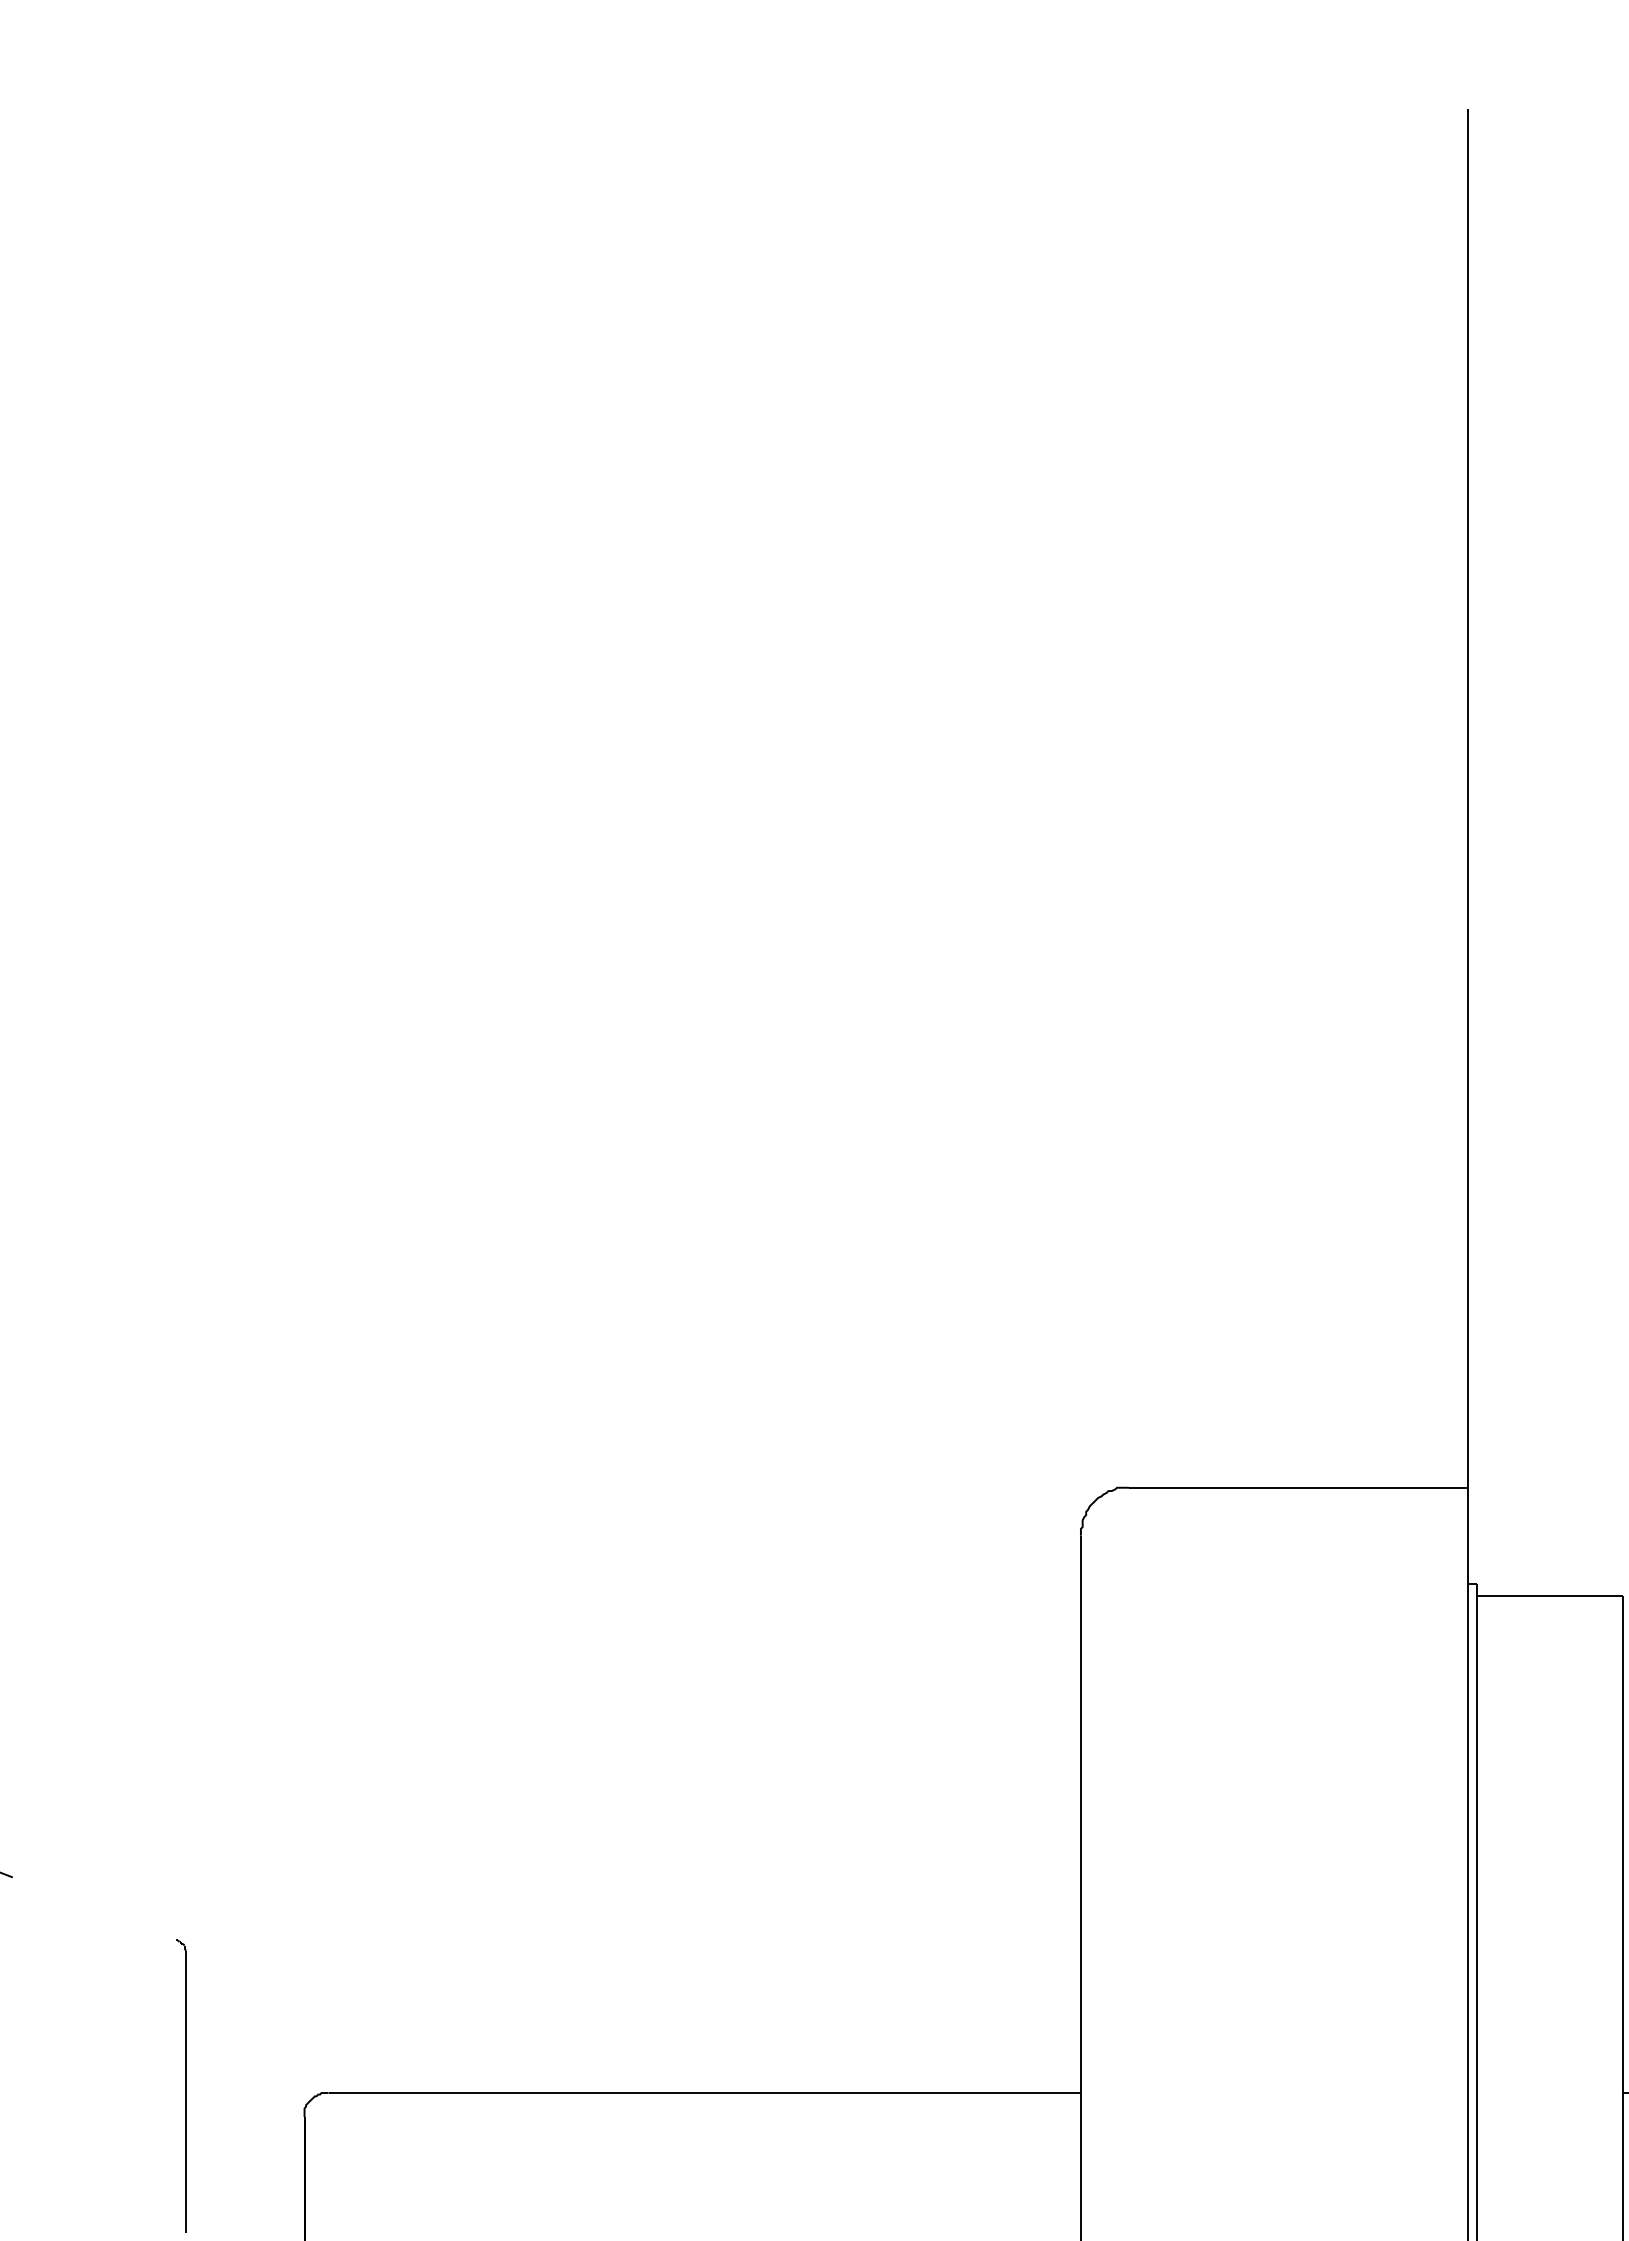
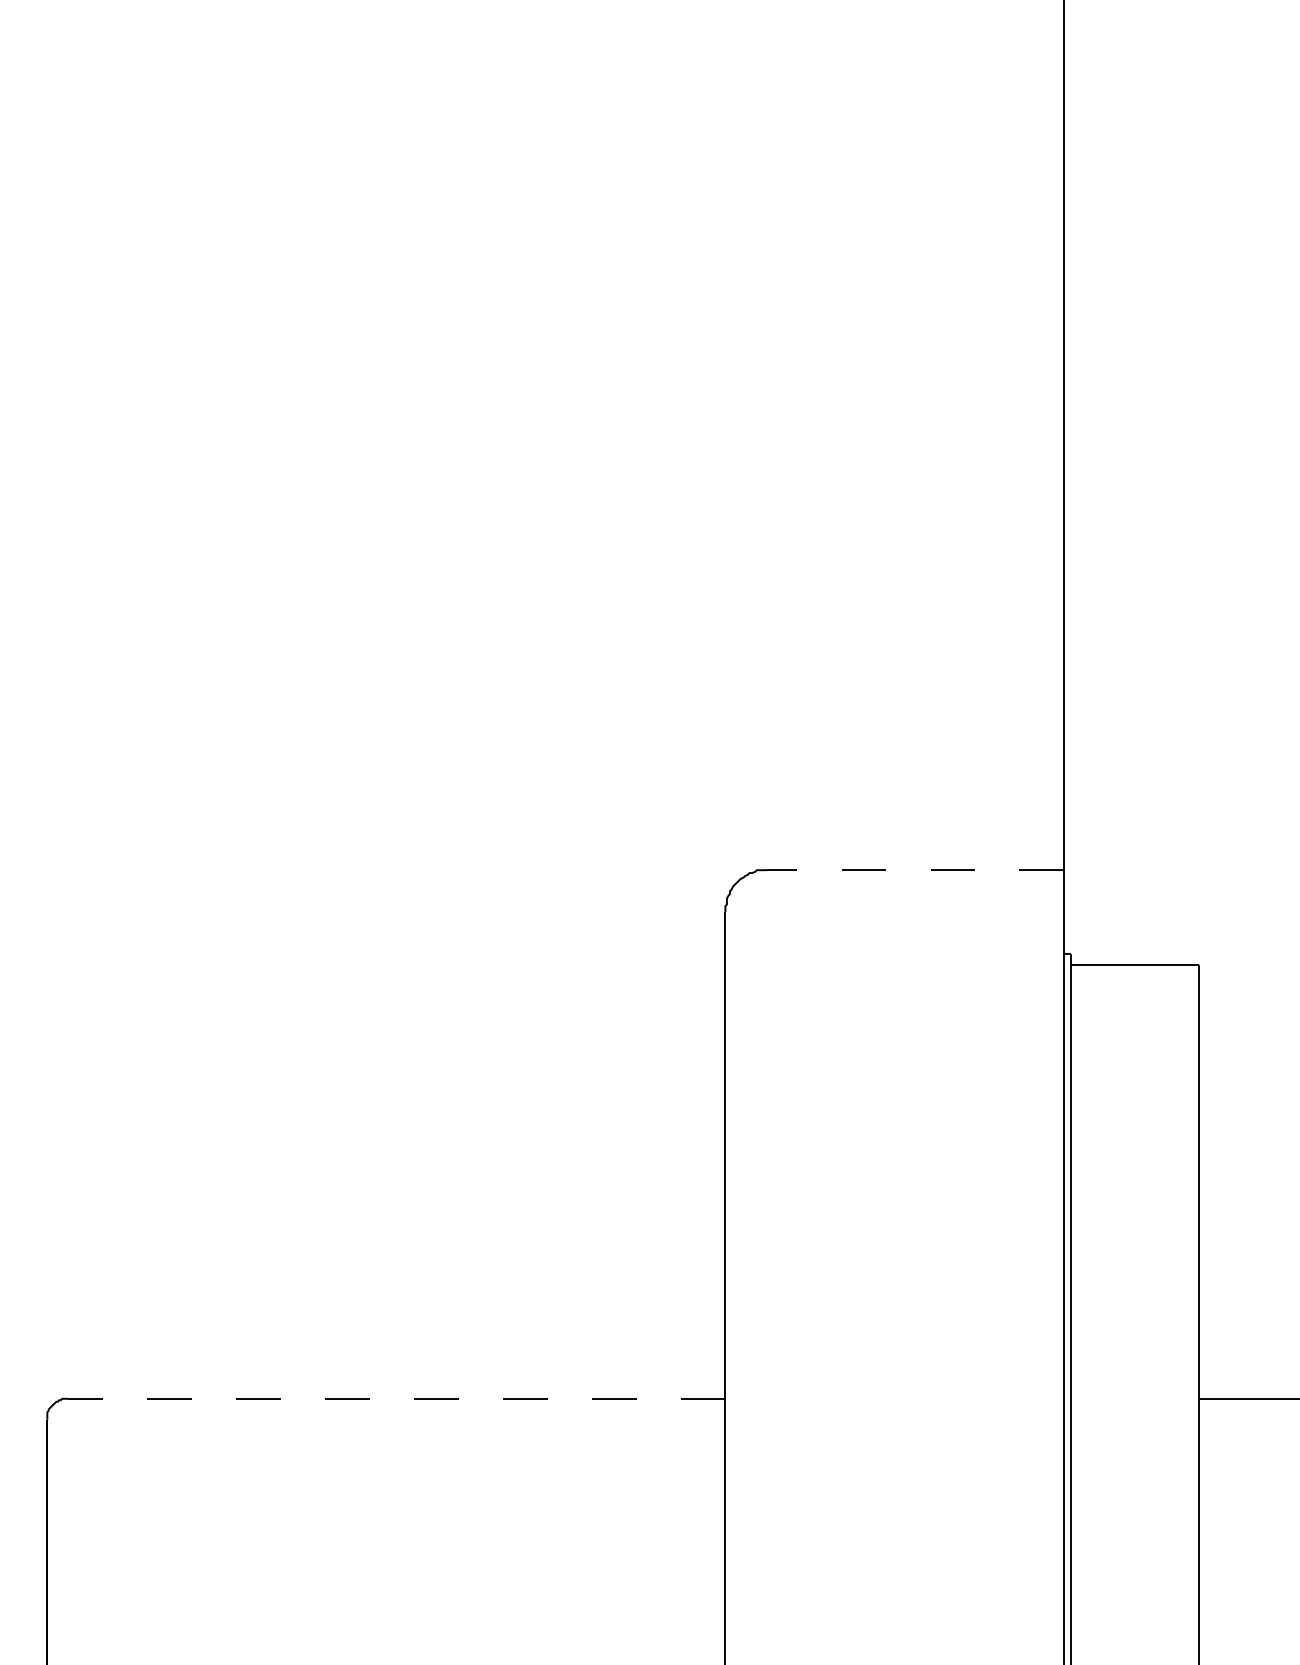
line: (1298, 1487) -> (915, 869), solid -> dashed
line: (704, 2092) -> (396, 1398), solid -> dashed

